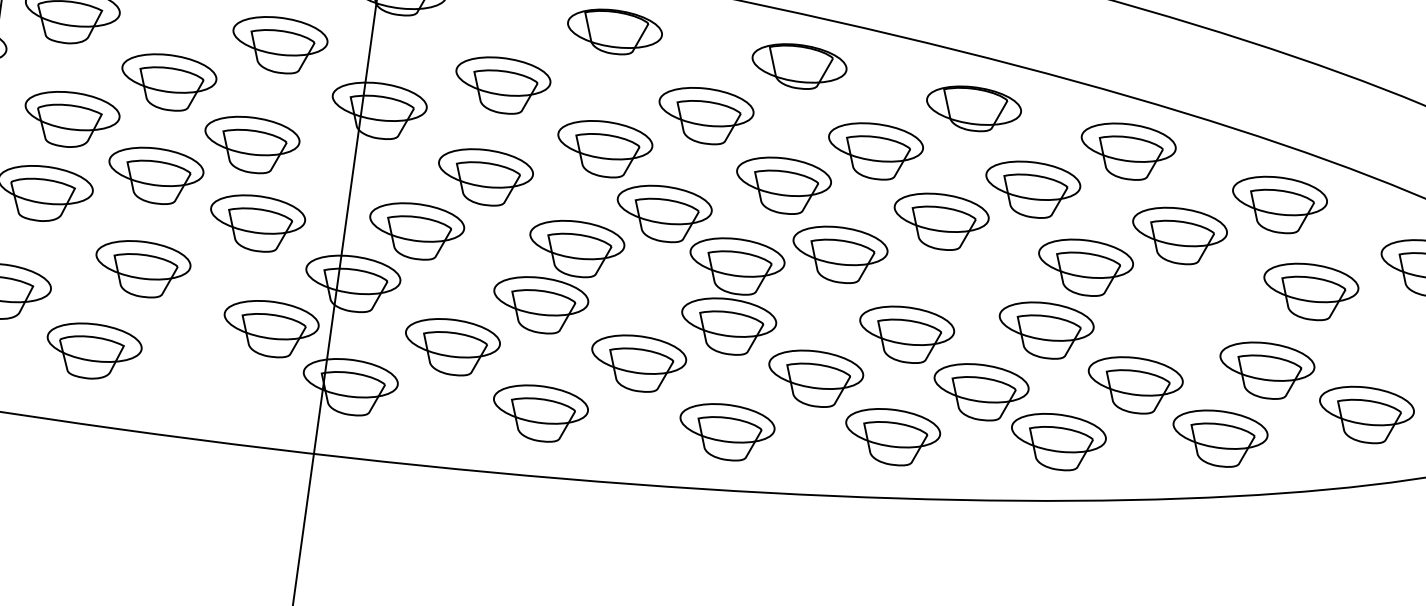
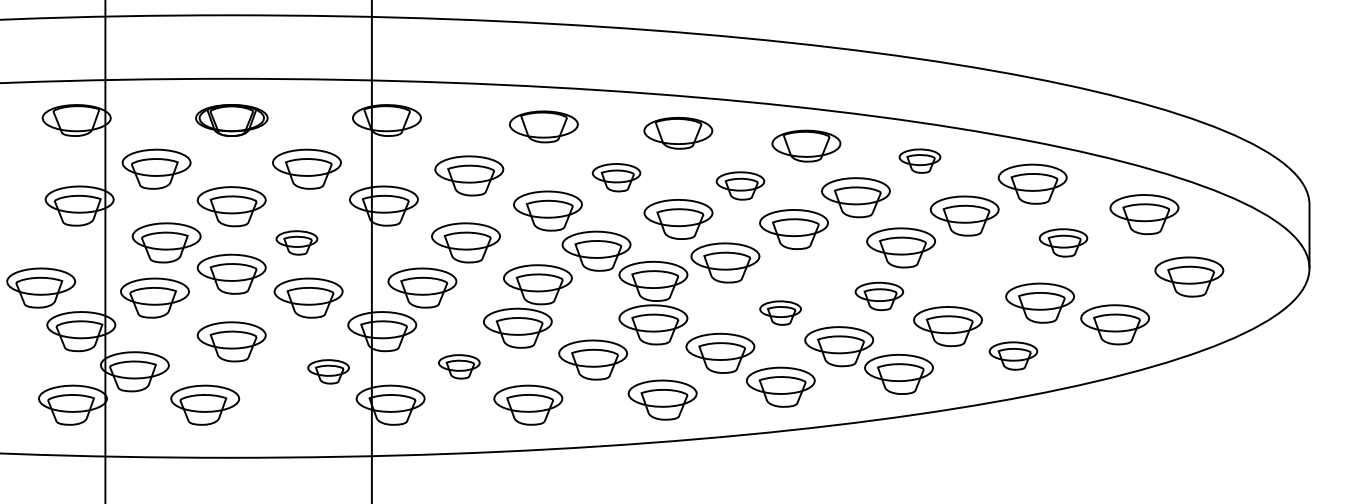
part: (705, 115) -> (616, 177), size x0.7
part: (250, 144) -> (296, 242), size x0.6
part: (874, 150) -> (740, 185), size x0.7
part: (1127, 150) -> (919, 160), size x0.6
part: (1310, 291) -> (1063, 242), size x0.7
part: (270, 328) -> (328, 371), size x0.6
part: (1045, 330) -> (879, 296), size x0.7
part: (905, 333) -> (780, 312), size x0.6
part: (452, 346) -> (459, 366), size x0.6
part: (1219, 437) -> (1013, 355), size x0.7

